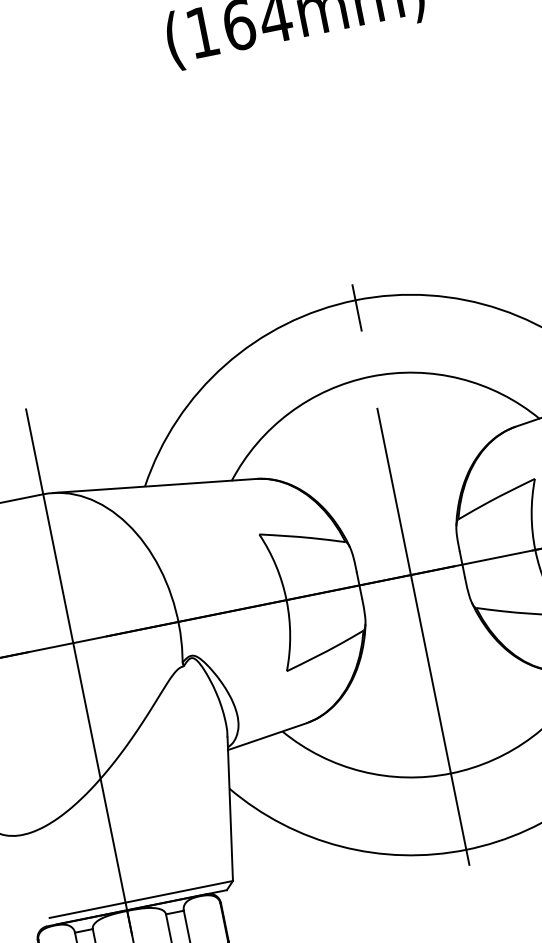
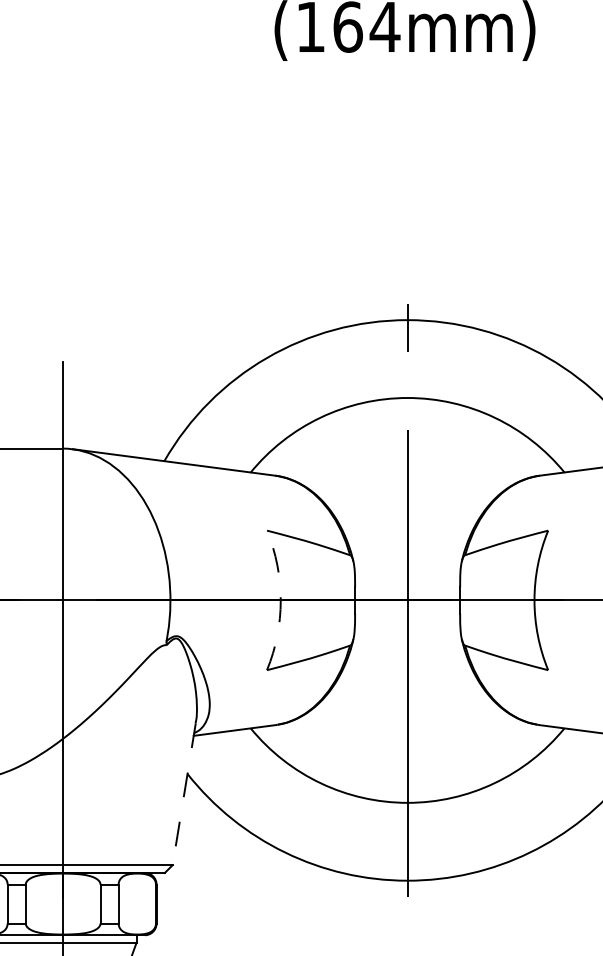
arc: (286, 600) -> (280, 600), solid -> dashed
line: (230, 809) -> (184, 794), solid -> dashed

